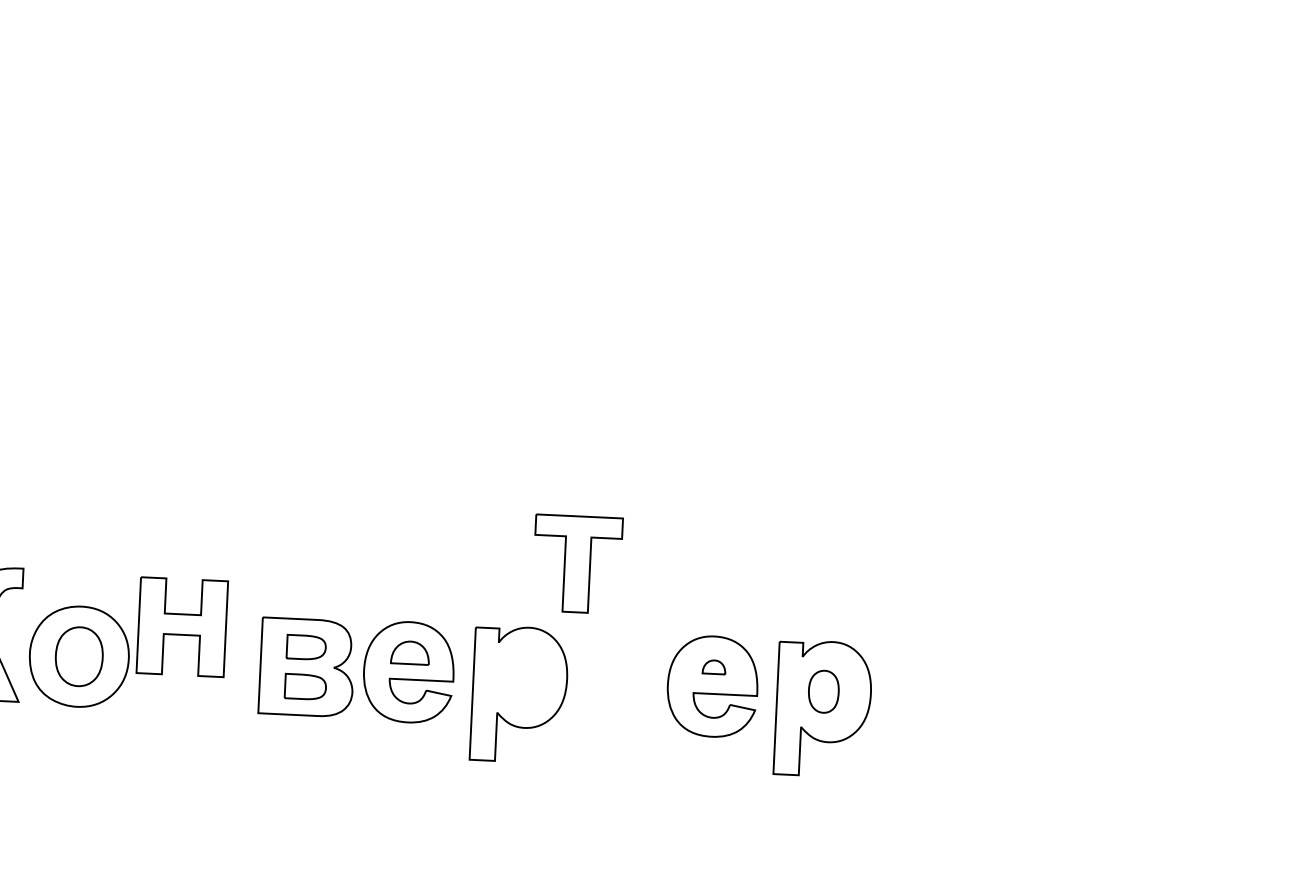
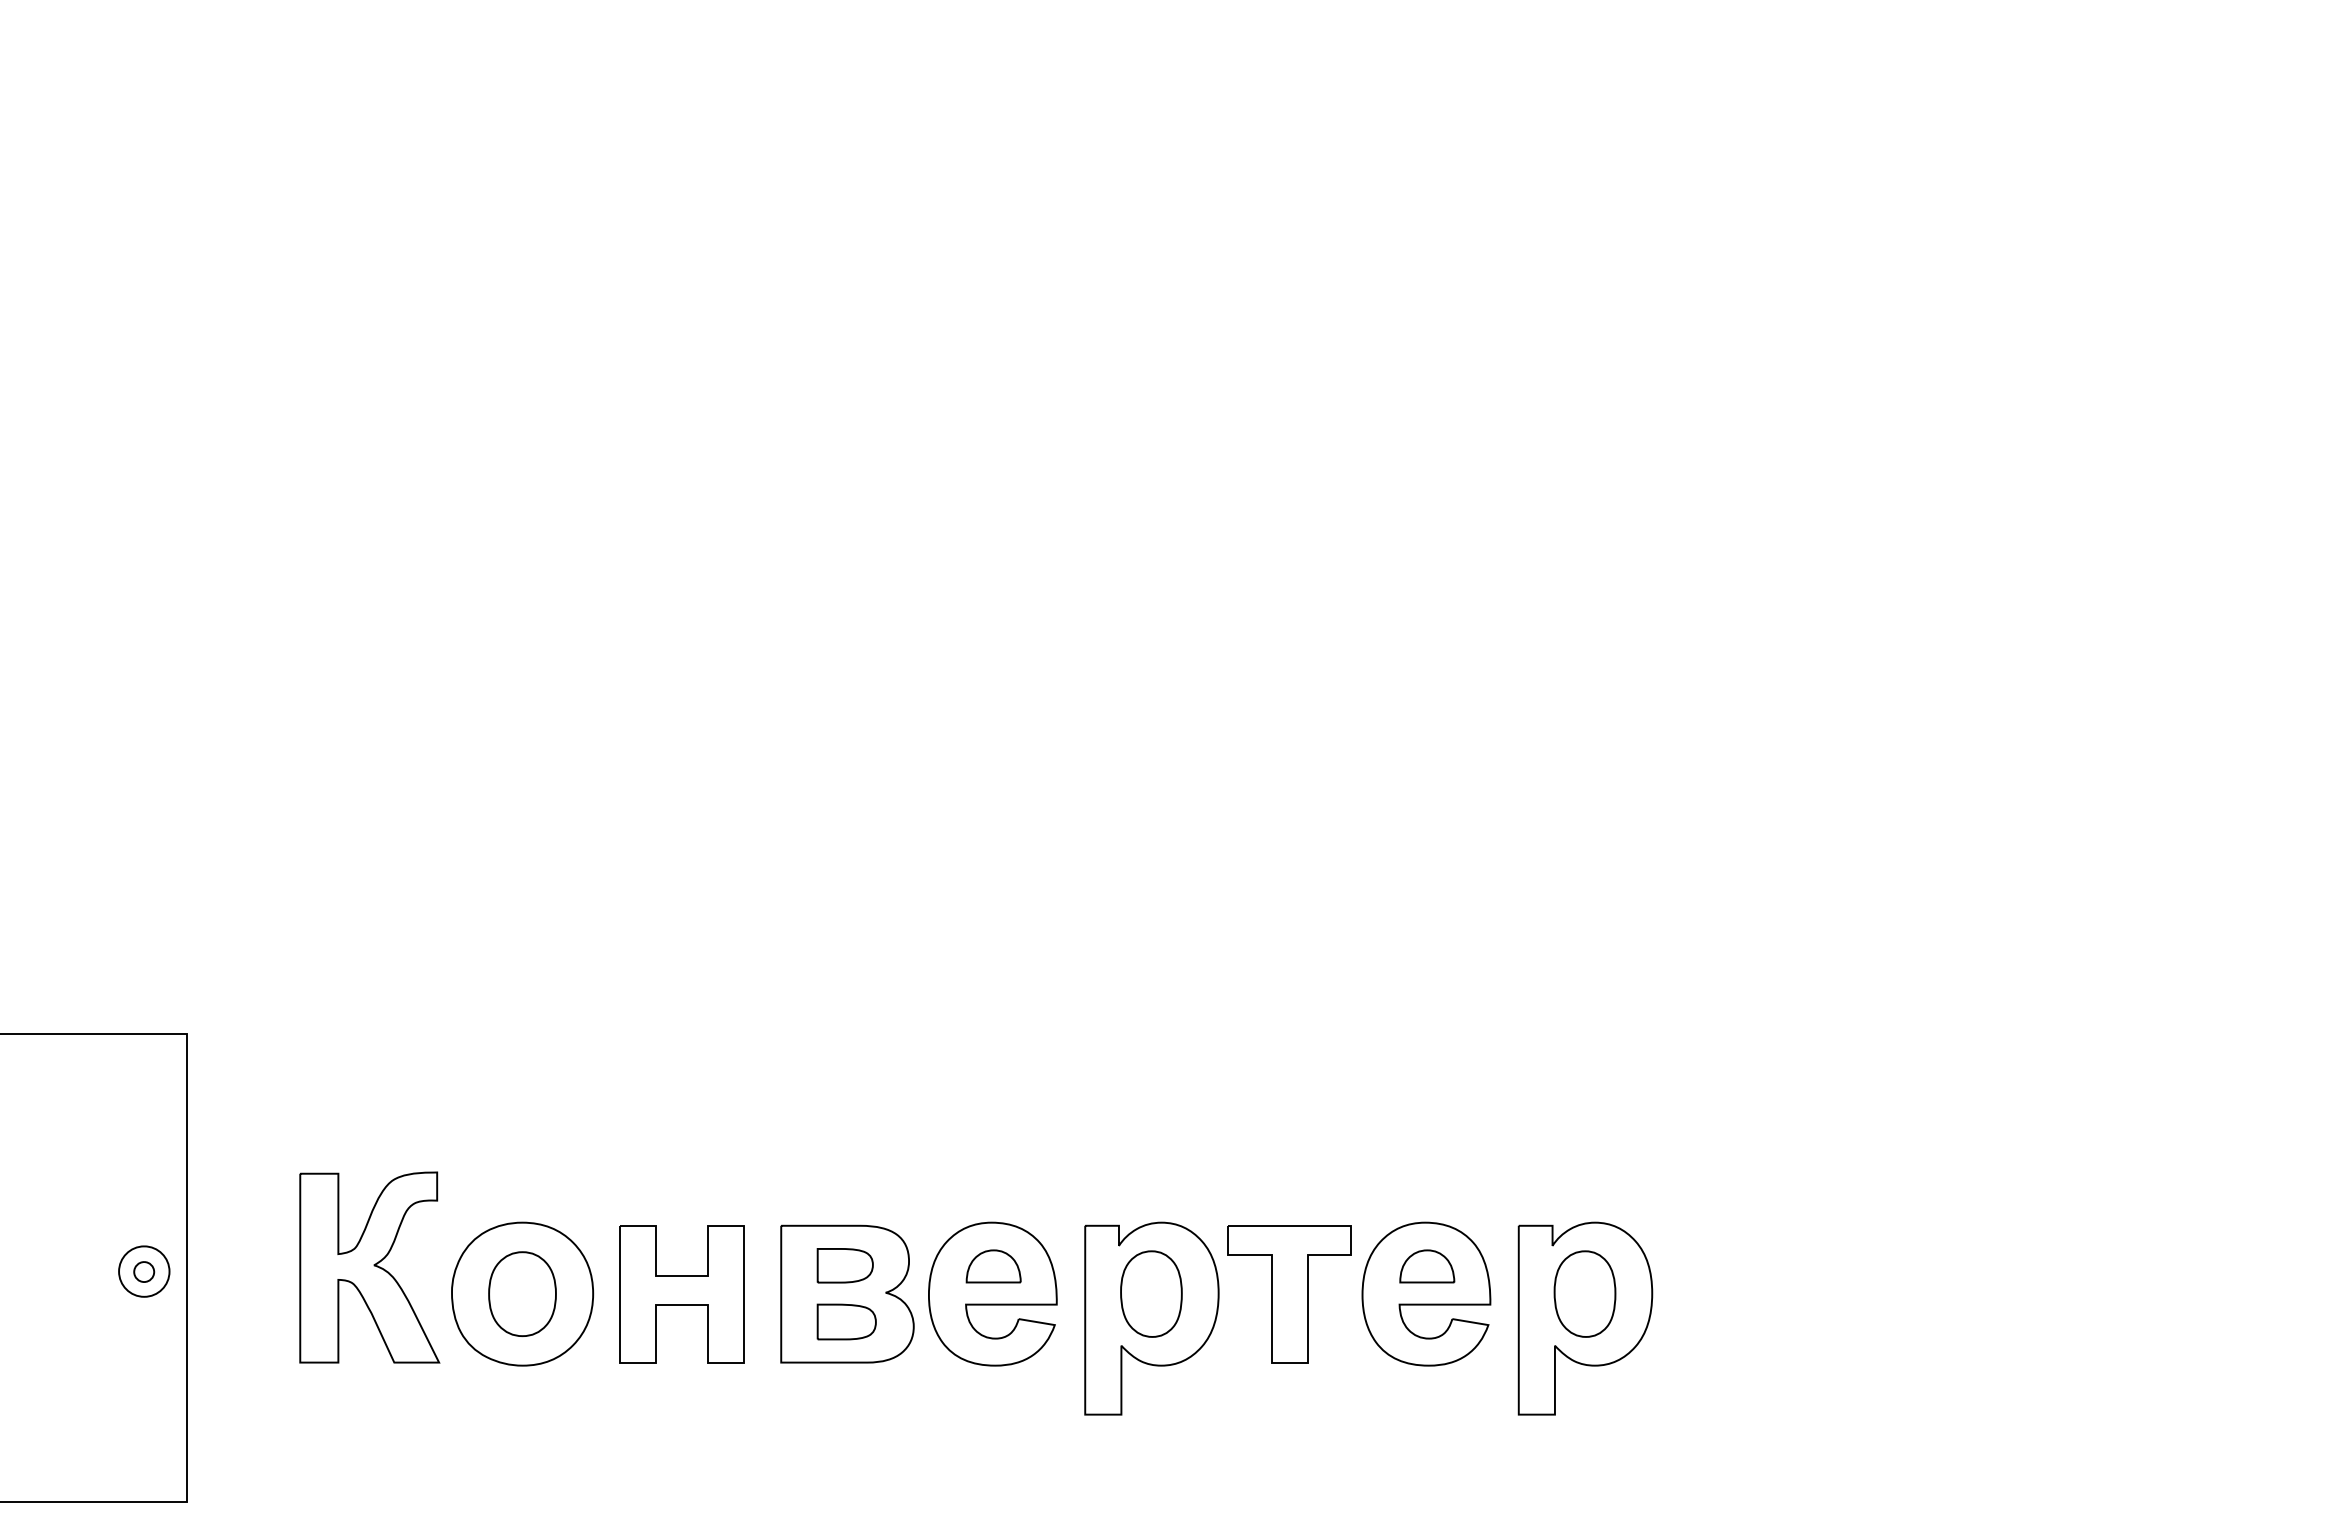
part: (577, 564) -> (1289, 1294), moved
part: (181, 627) -> (681, 1294), moved
part: (714, 667) -> (1427, 1266), size x1.67
part: (520, 677) -> (1151, 1293), added
part: (823, 691) -> (1584, 1293), size x1.43

